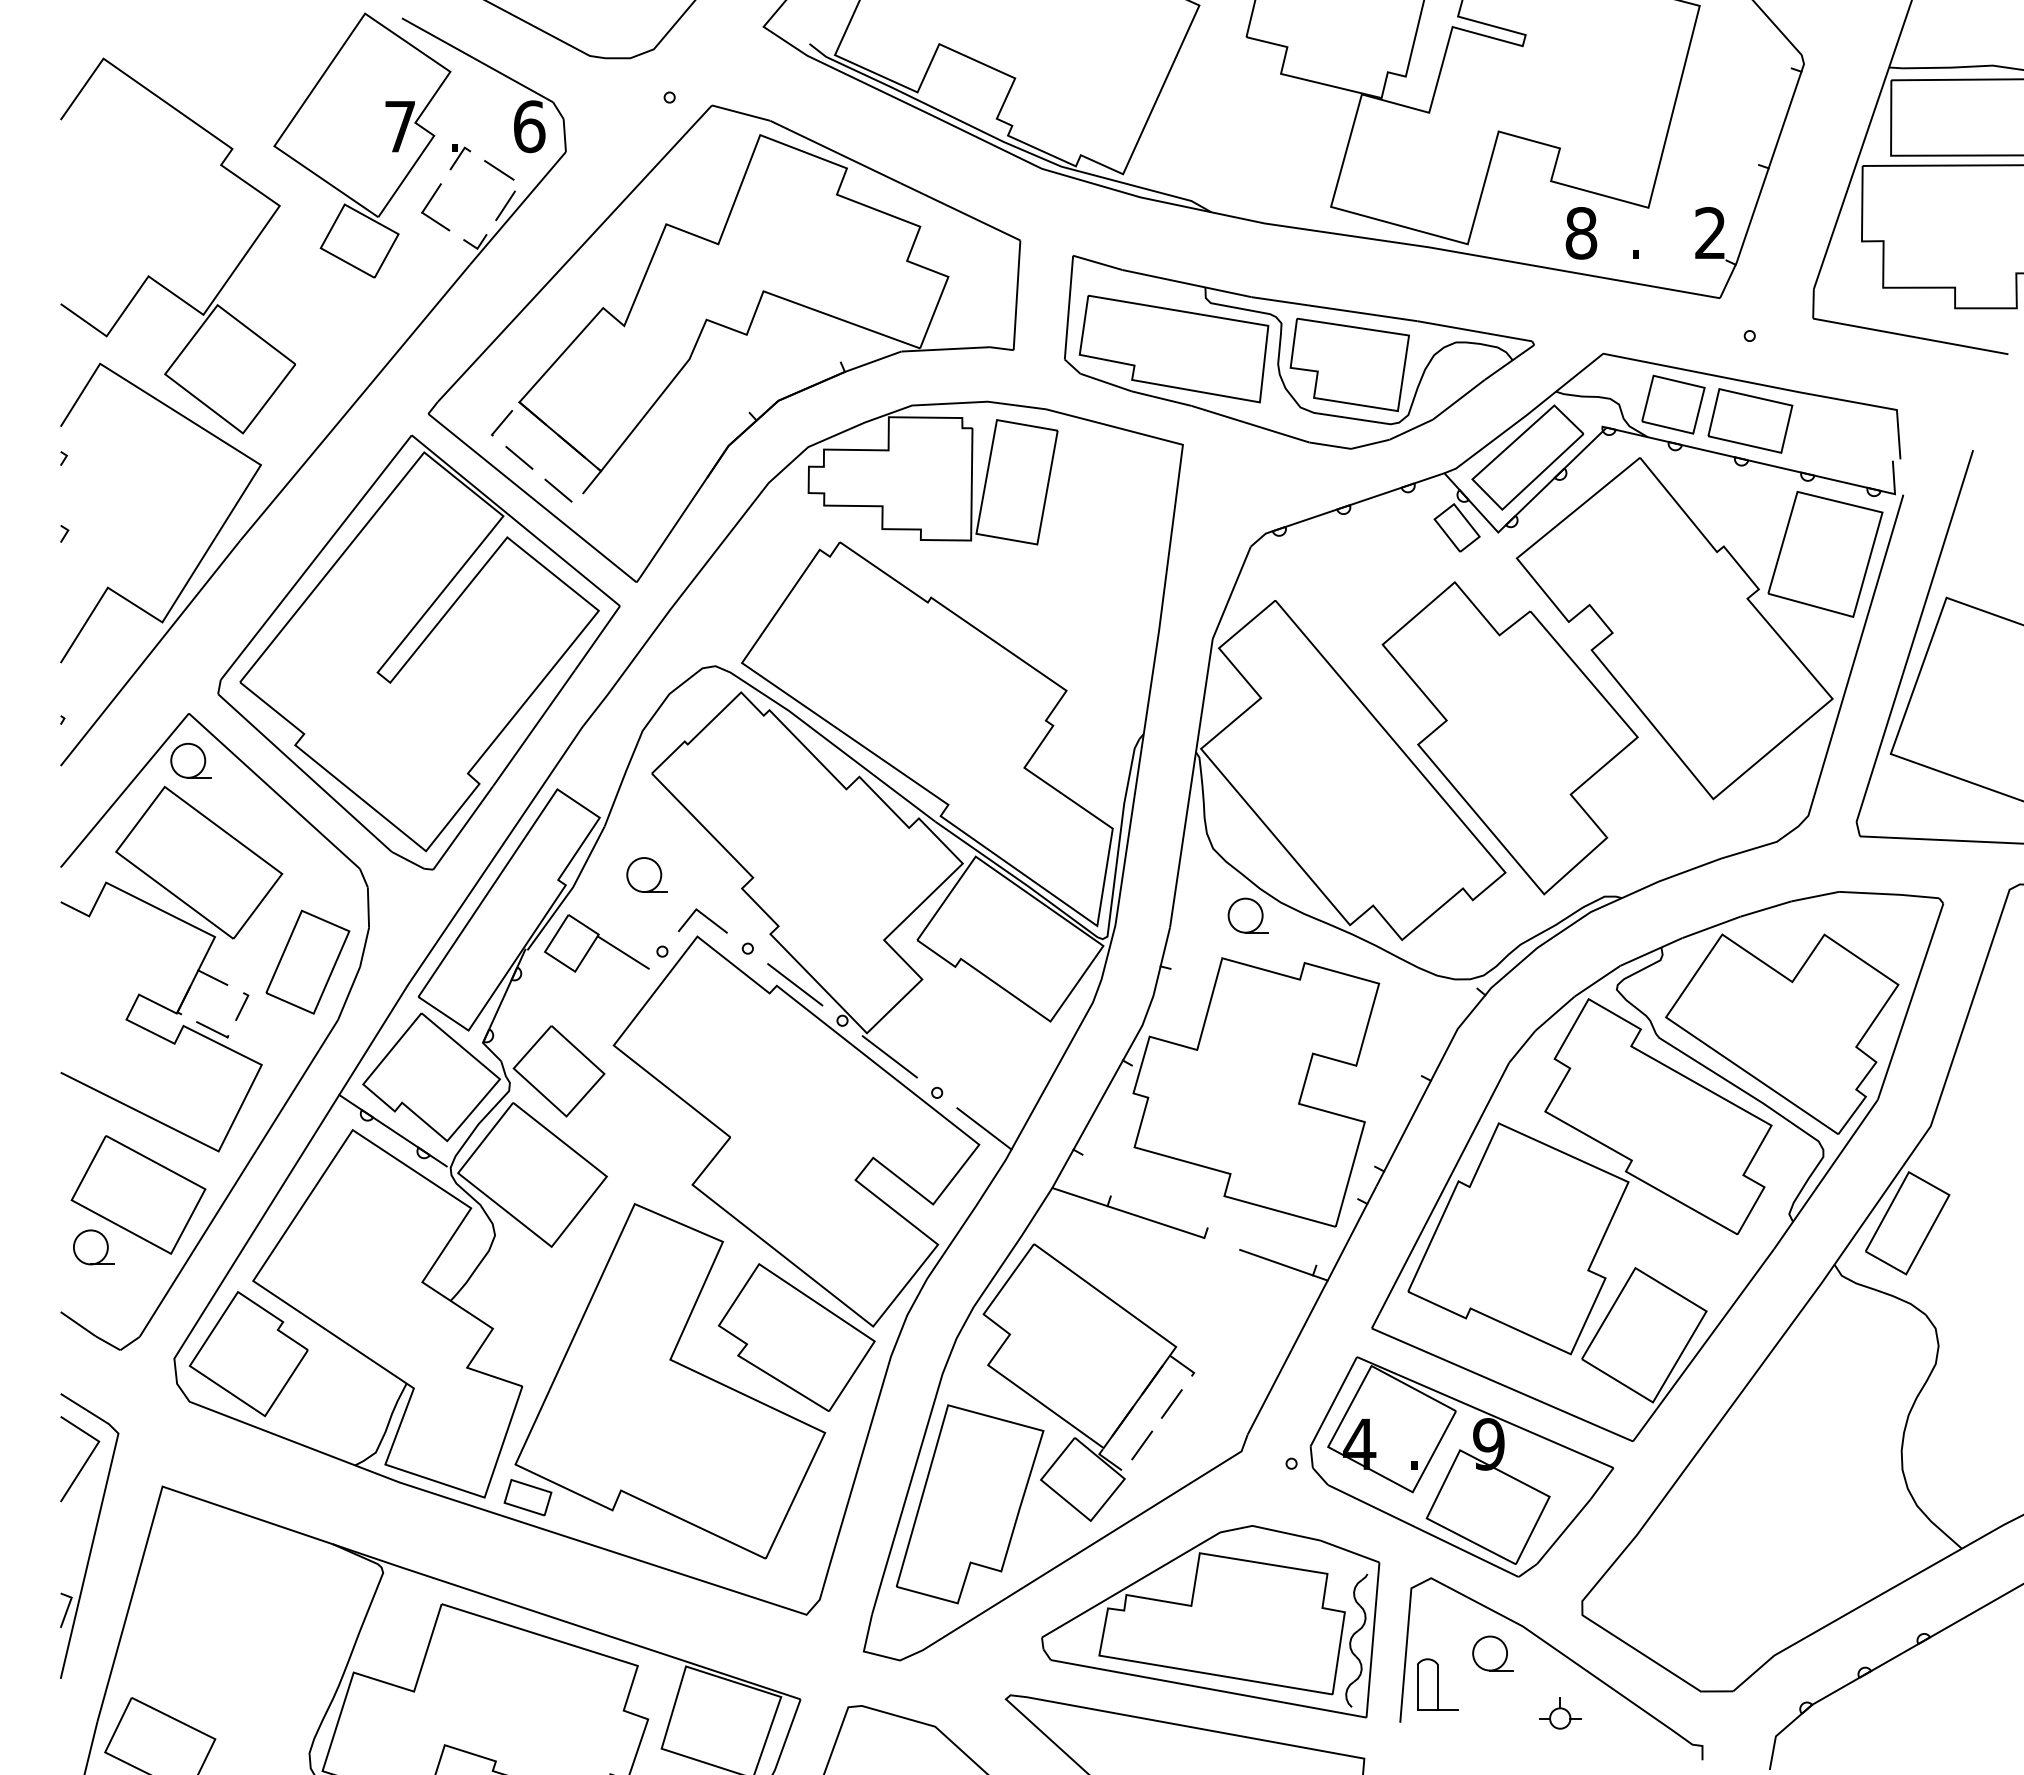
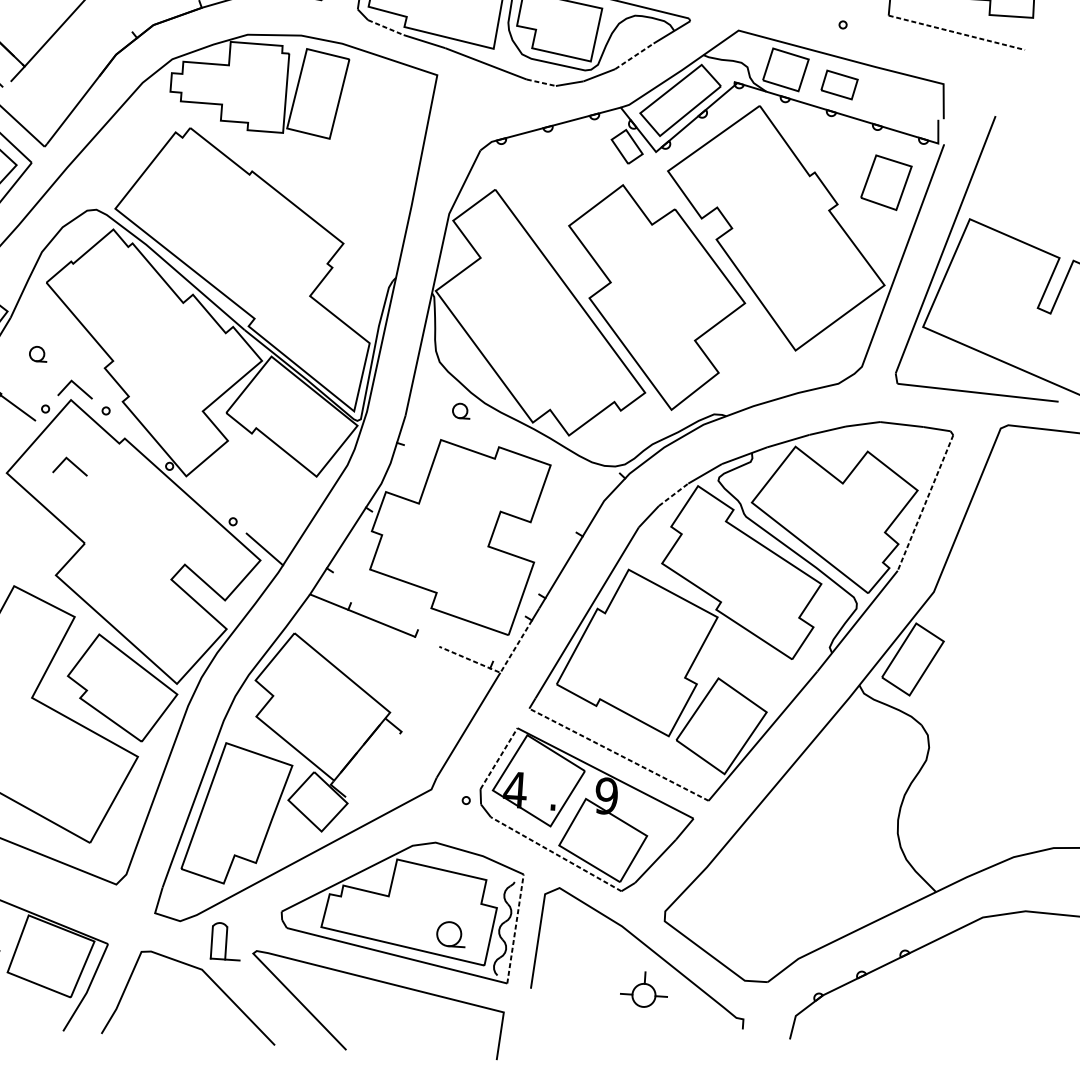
line: (1911, 336) -> (957, 32), solid -> dashed
line: (1106, 382) -> (386, 27), solid -> dashed
line: (1458, 399) -> (634, 56), solid -> dashed
part: (1750, 420) -> (839, 84), size x0.6
line: (1330, 445) -> (541, 82), solid -> dashed
part: (1825, 553) -> (886, 182), size x0.6
part: (646, 874) -> (37, 353), size x0.6
part: (1247, 915) -> (460, 410), size x0.6
line: (795, 984) -> (138, 438), removed
line: (1910, 1002) -> (925, 503), solid -> dashed
line: (1555, 1013) -> (673, 494), solid -> dashed
line: (703, 1025) -> (71, 463), added
line: (889, 1056) -> (201, 493), removed
line: (1324, 1279) -> (498, 671), solid -> dashed
line: (1501, 1384) -> (618, 754), solid -> dashed
line: (1334, 1401) -> (499, 758), solid -> dashed
line: (1171, 1403) -> (384, 752), removed
line: (1142, 1445) -> (361, 780), removed
line: (1423, 1530) -> (556, 853), solid -> dashed
line: (1372, 1640) -> (515, 929), solid -> dashed
part: (1492, 1653) -> (450, 934), moved
part: (1437, 1684) -> (226, 941), moved
part: (1560, 1713) -> (644, 989), size x1.6

